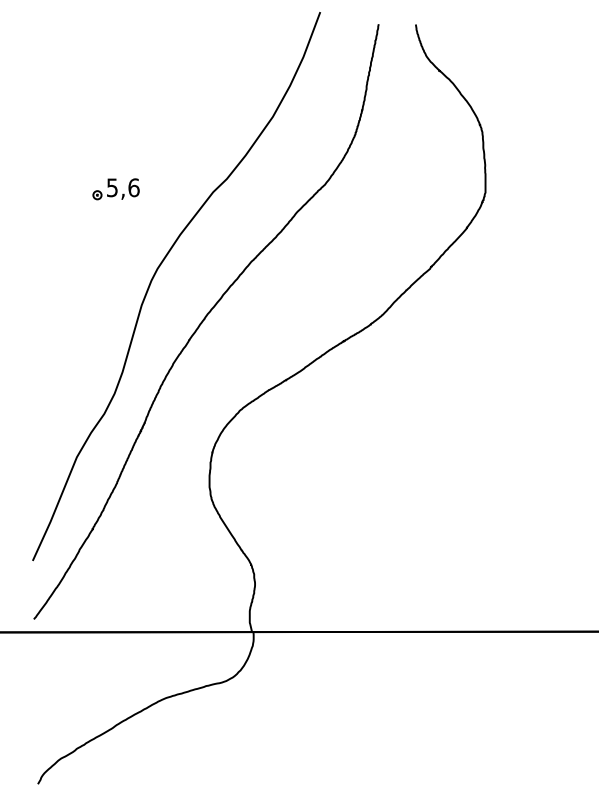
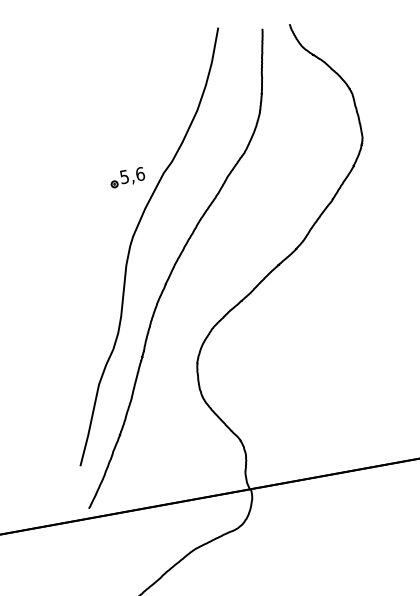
part: (115, 189) -> (127, 177), moved

